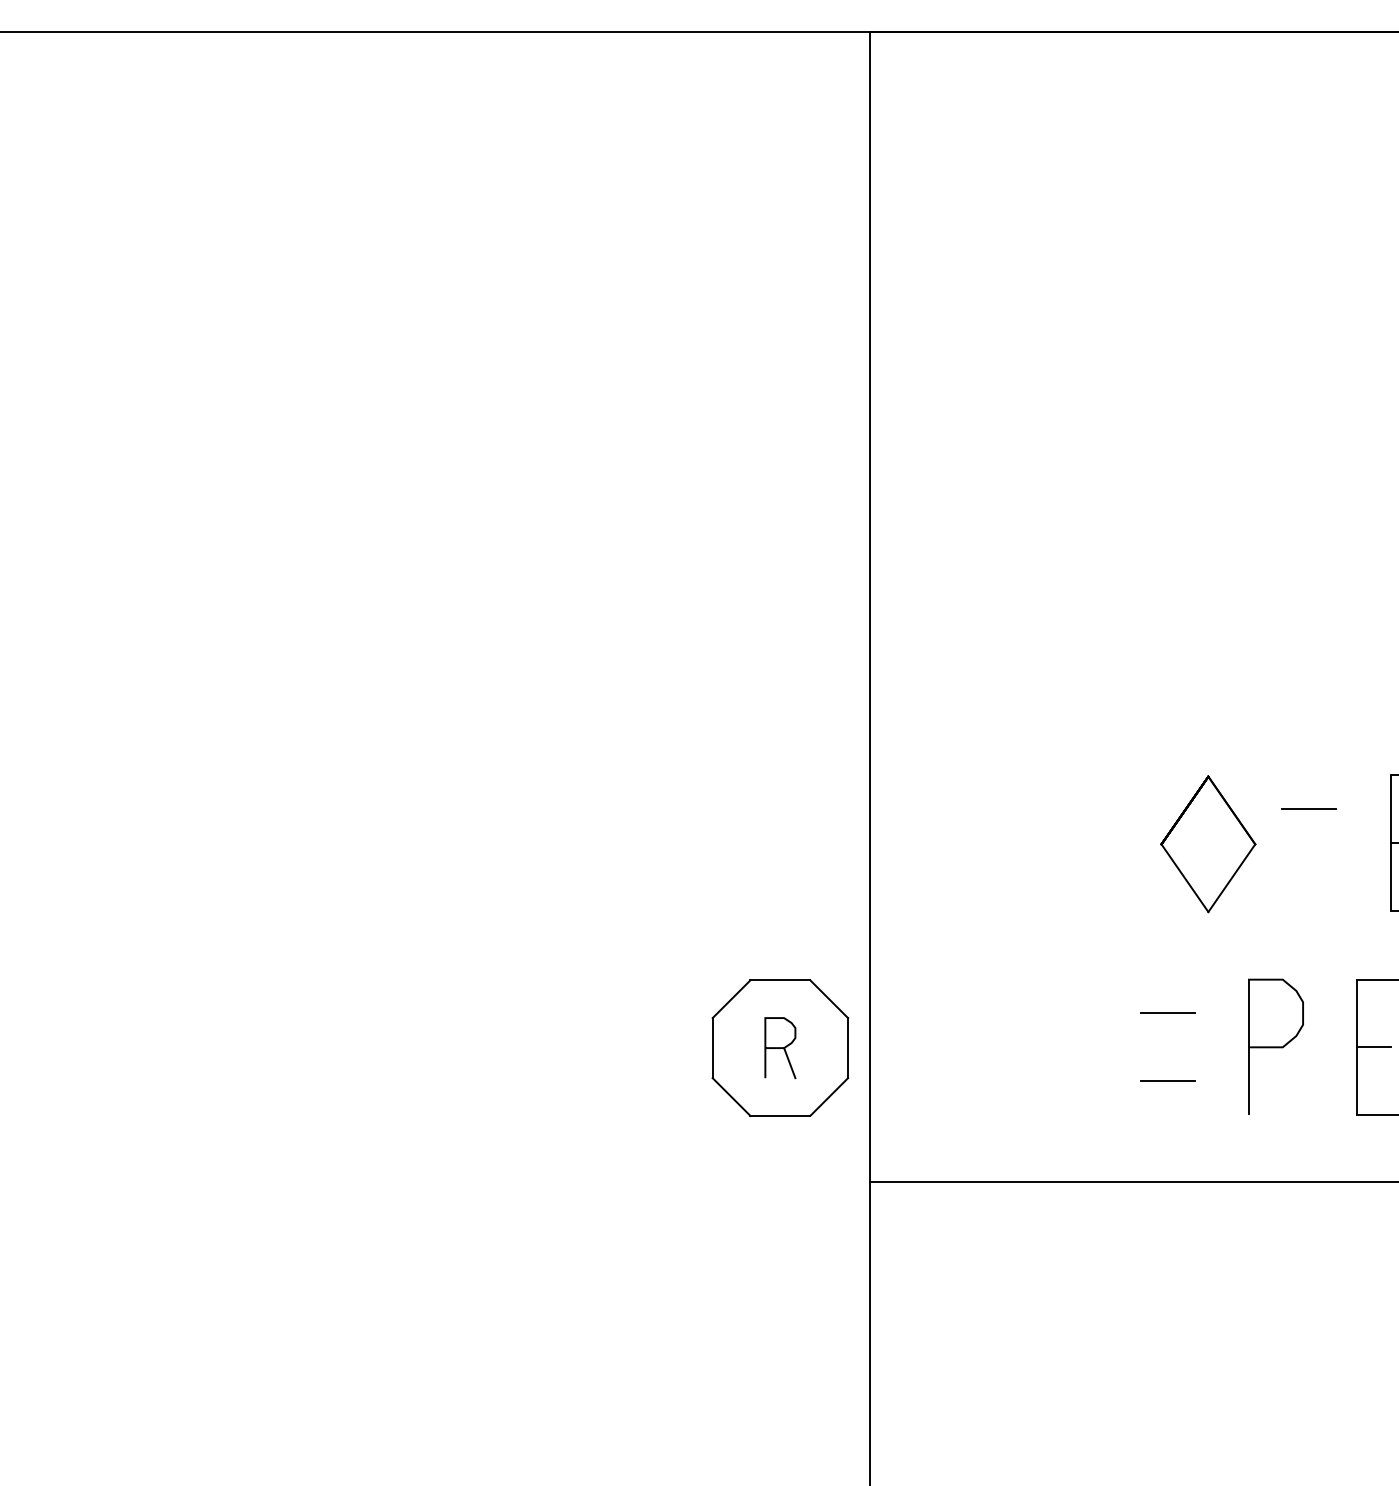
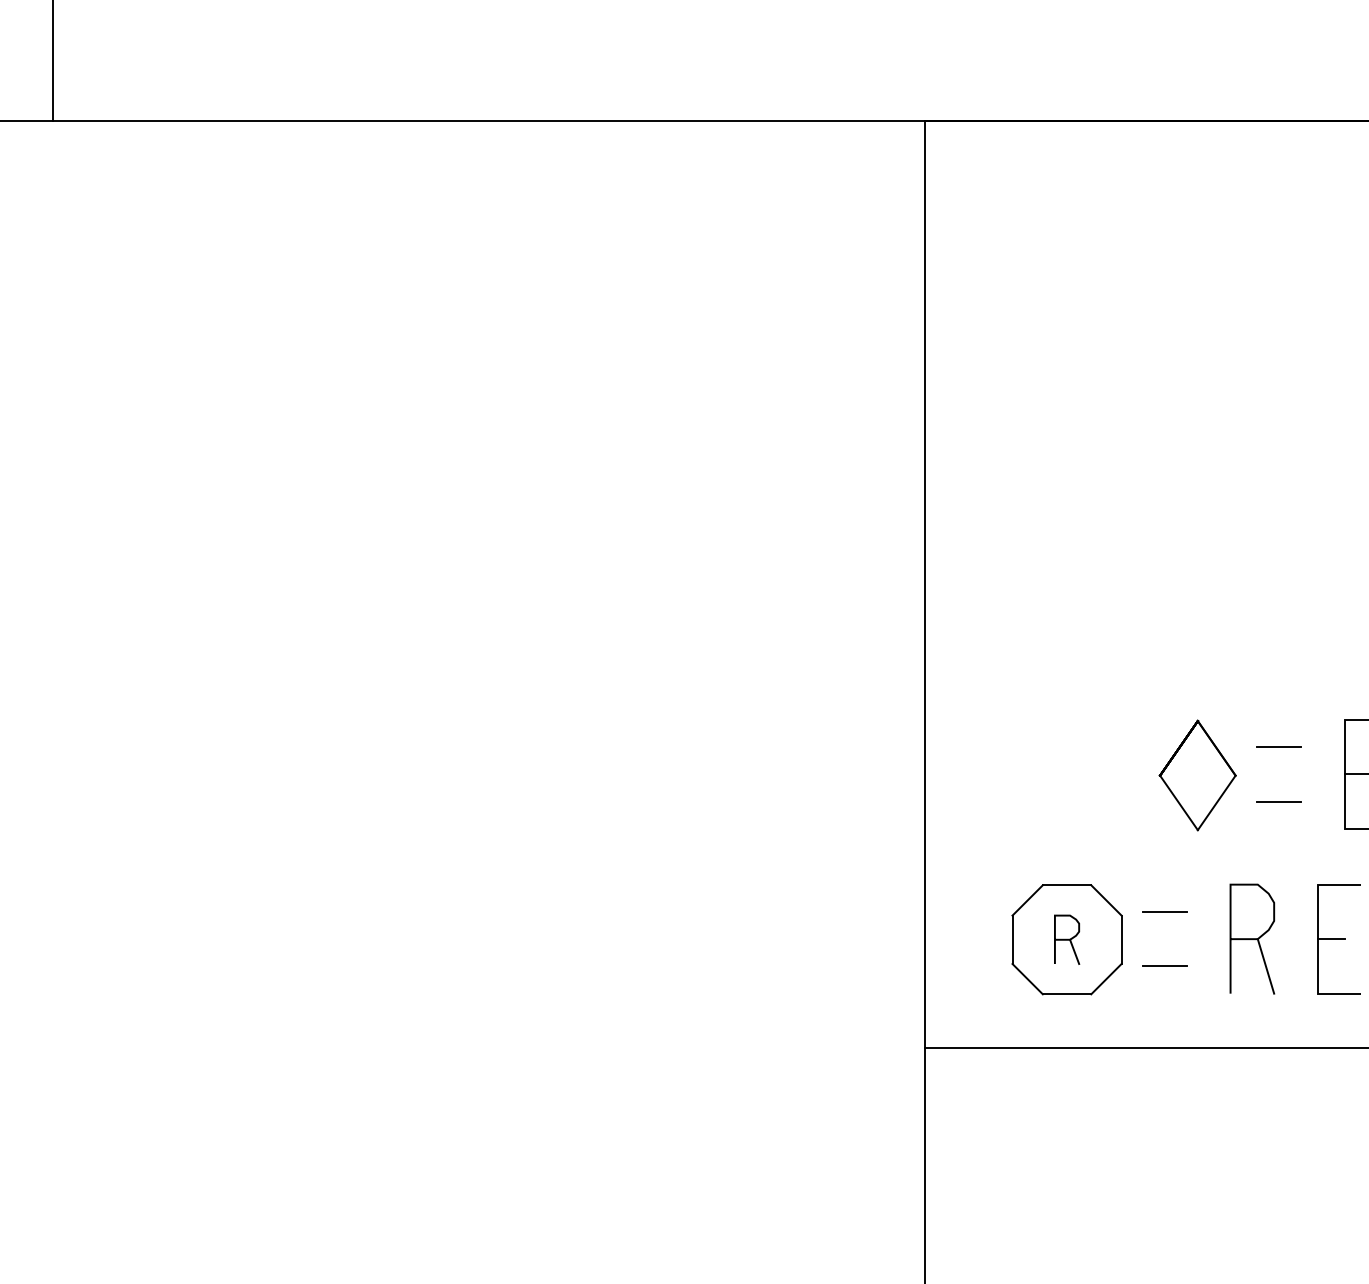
line: (1308, 876) -> (1278, 801), added
part: (779, 1047) -> (1066, 939), moved
line: (1292, 1081) -> (1265, 966), added

